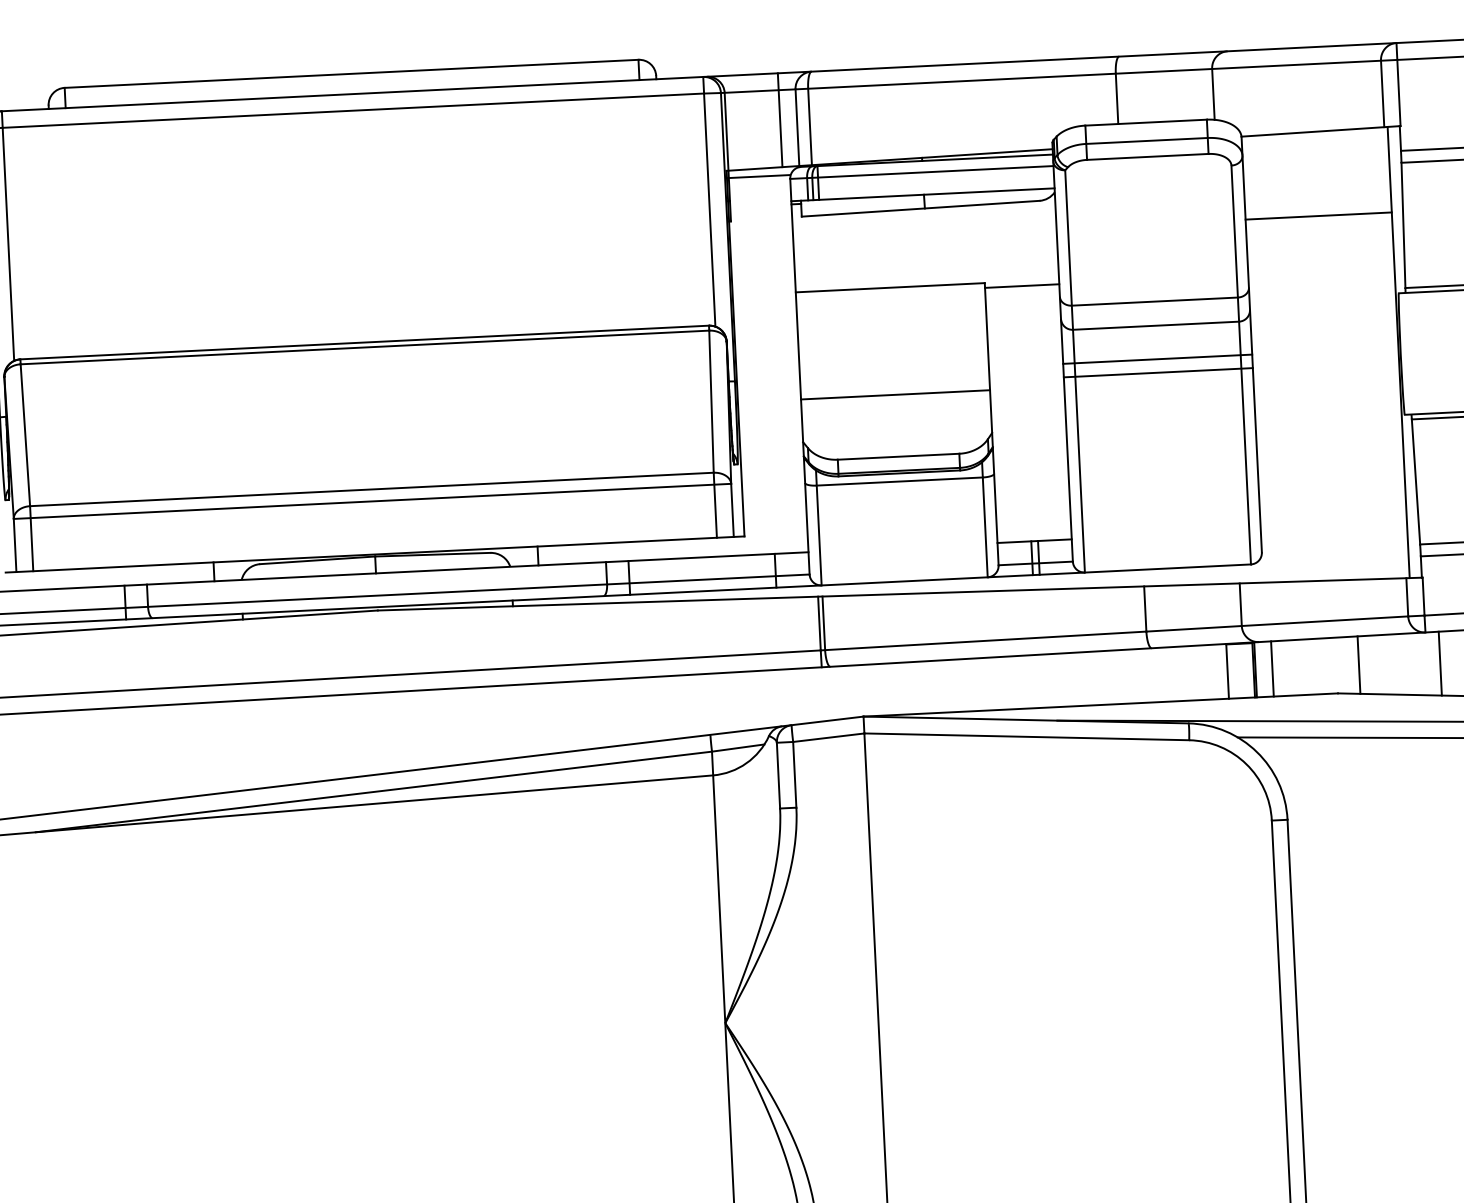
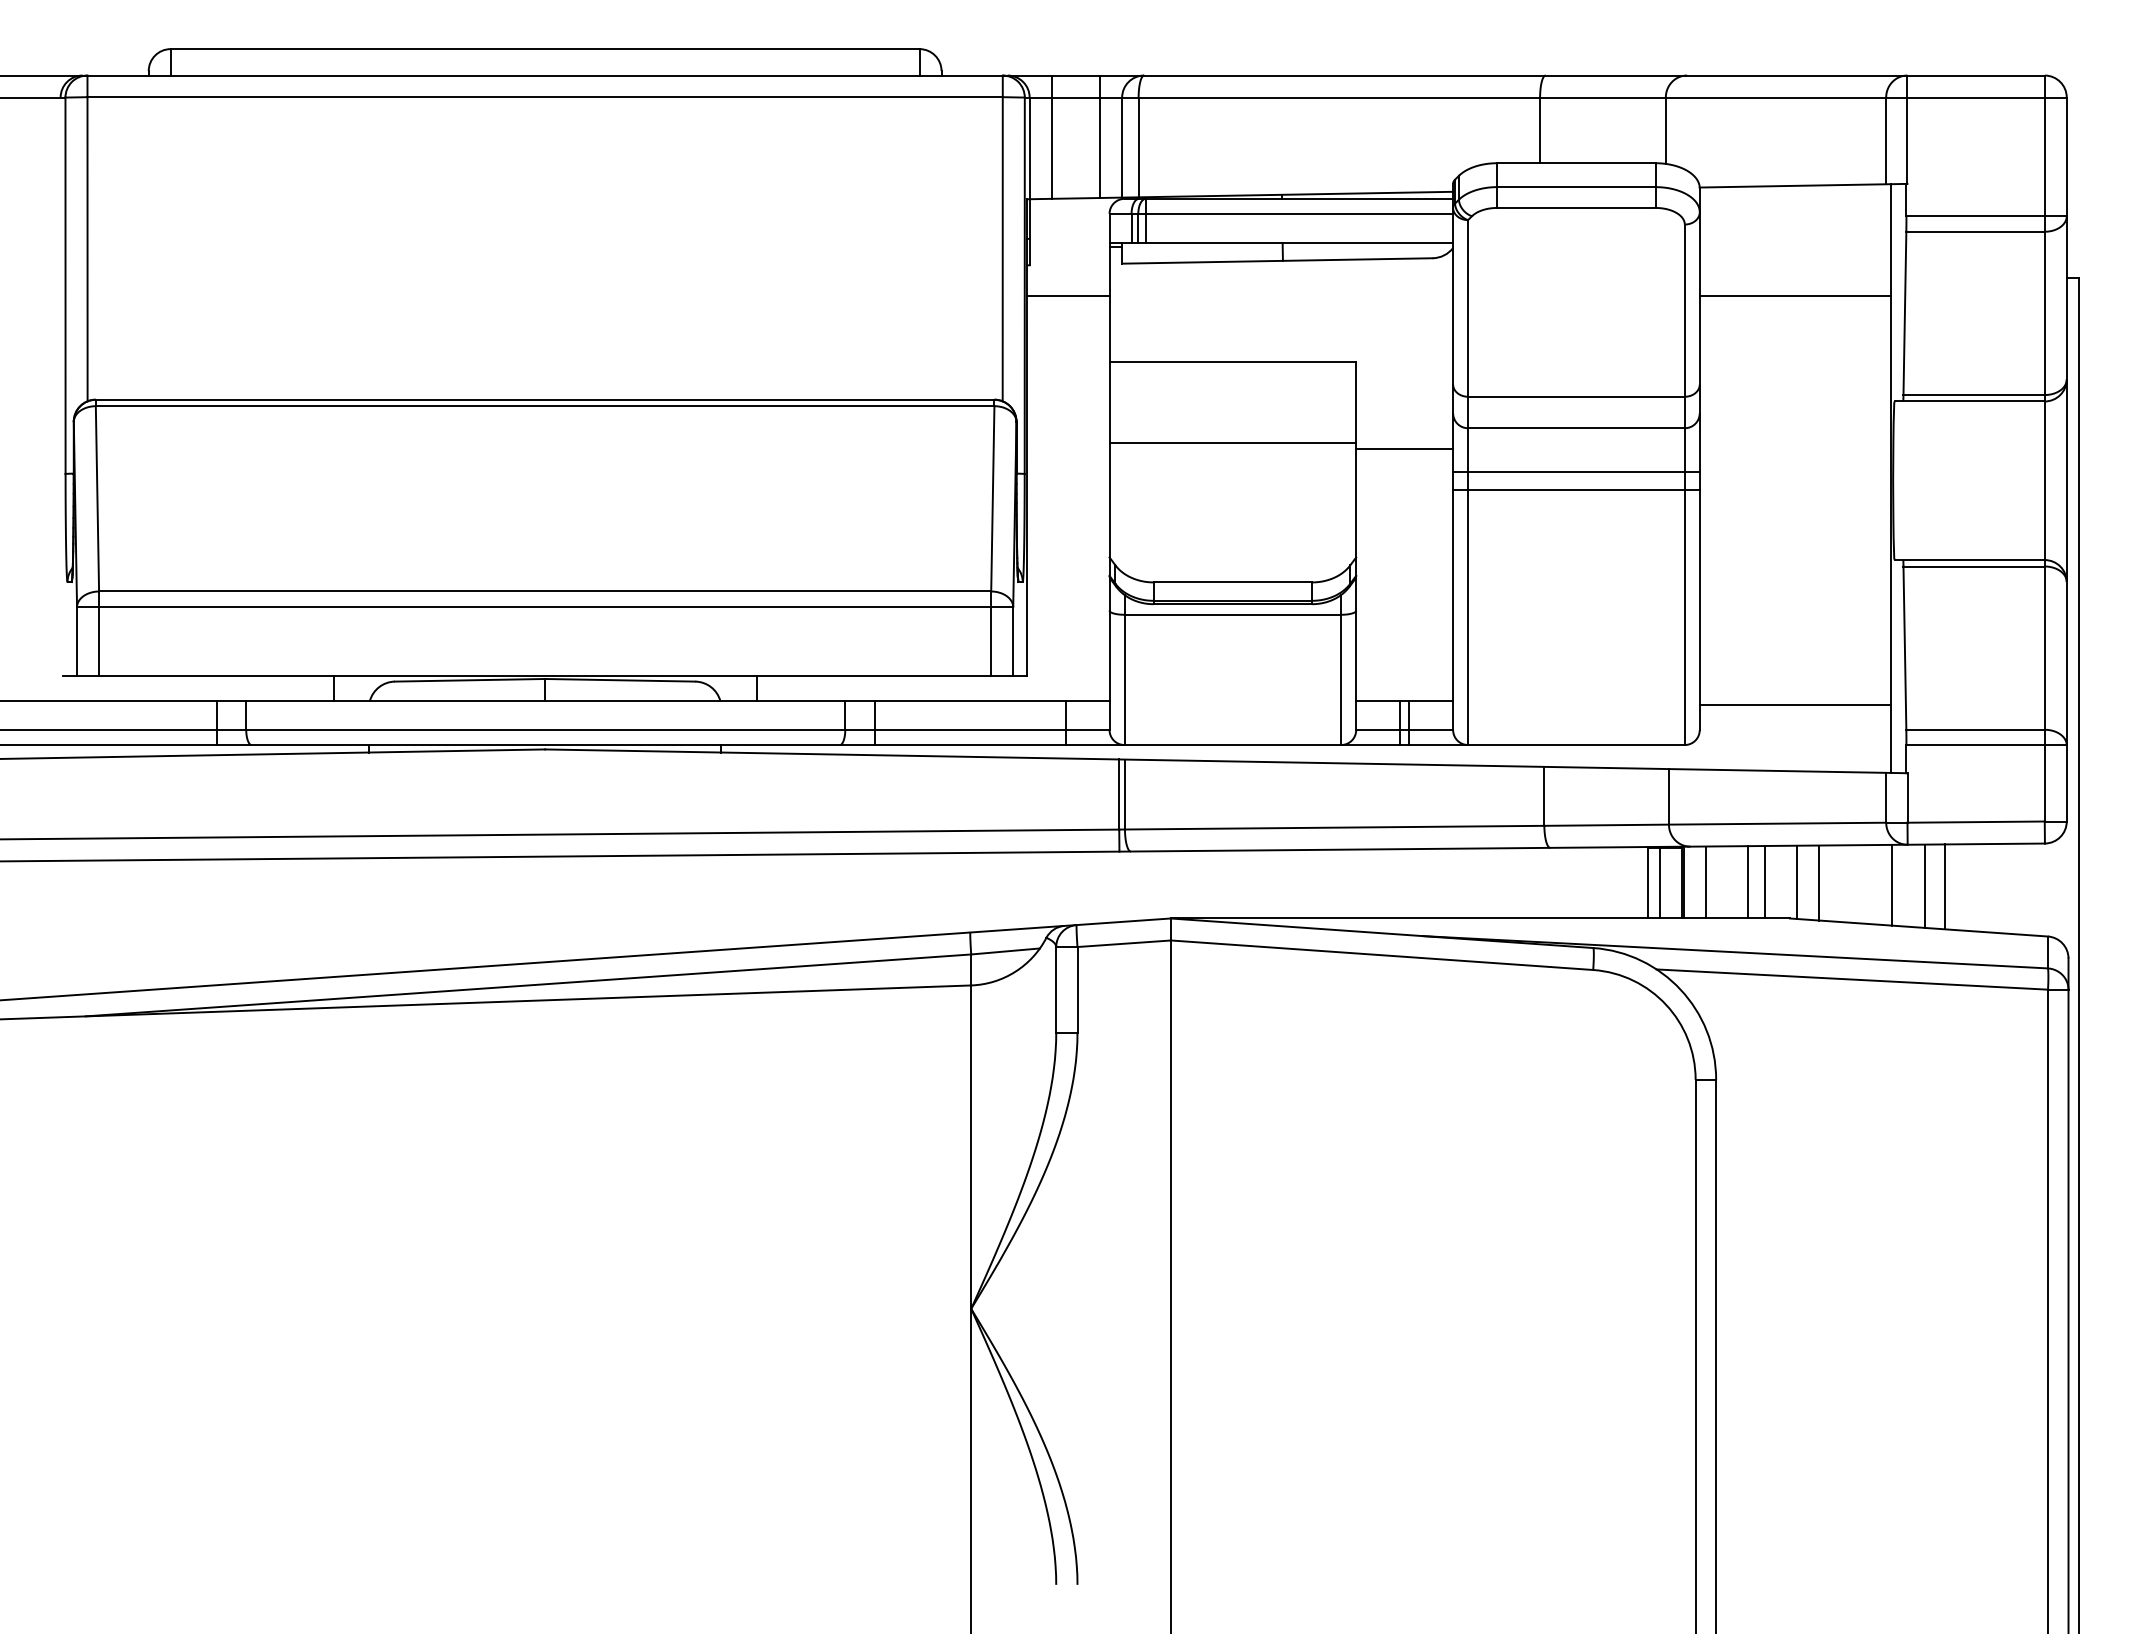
line: (742, 121) -> (1051, 136), added
line: (758, 176) -> (1068, 295), moved
line: (1022, 286) -> (1404, 449), moved
line: (895, 394) -> (1232, 442), moved
line: (1333, 530) -> (1794, 705), added
line: (1415, 663) -> (1892, 884), added
line: (1456, 663) -> (1945, 886), added
line: (1342, 664) -> (1797, 881), added
line: (1317, 666) -> (1764, 882), added
line: (1304, 667) -> (1747, 882), added
line: (1236, 670) -> (1659, 882), added

